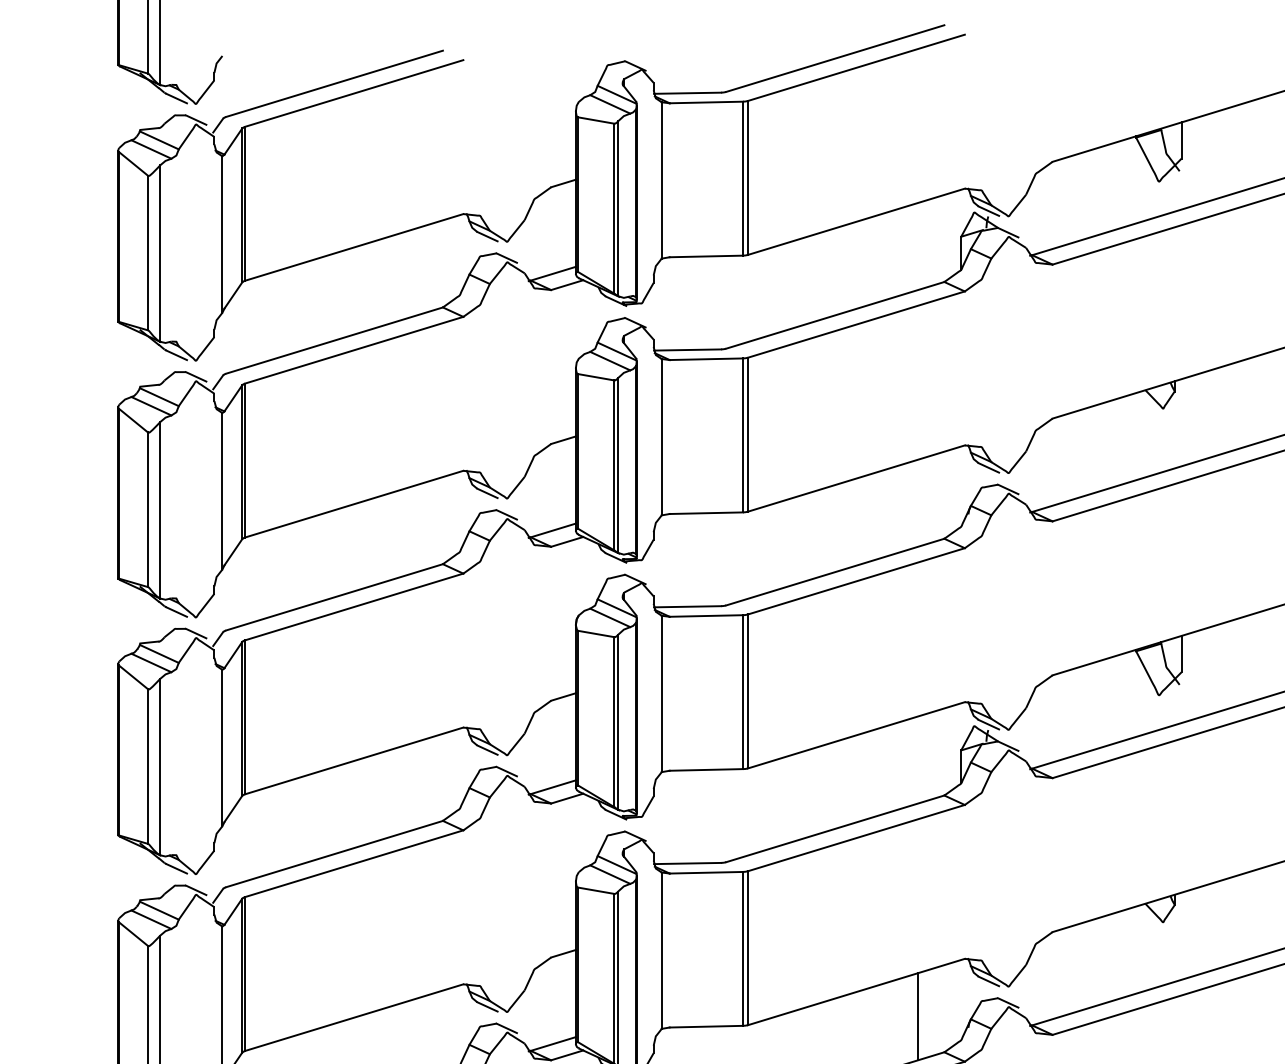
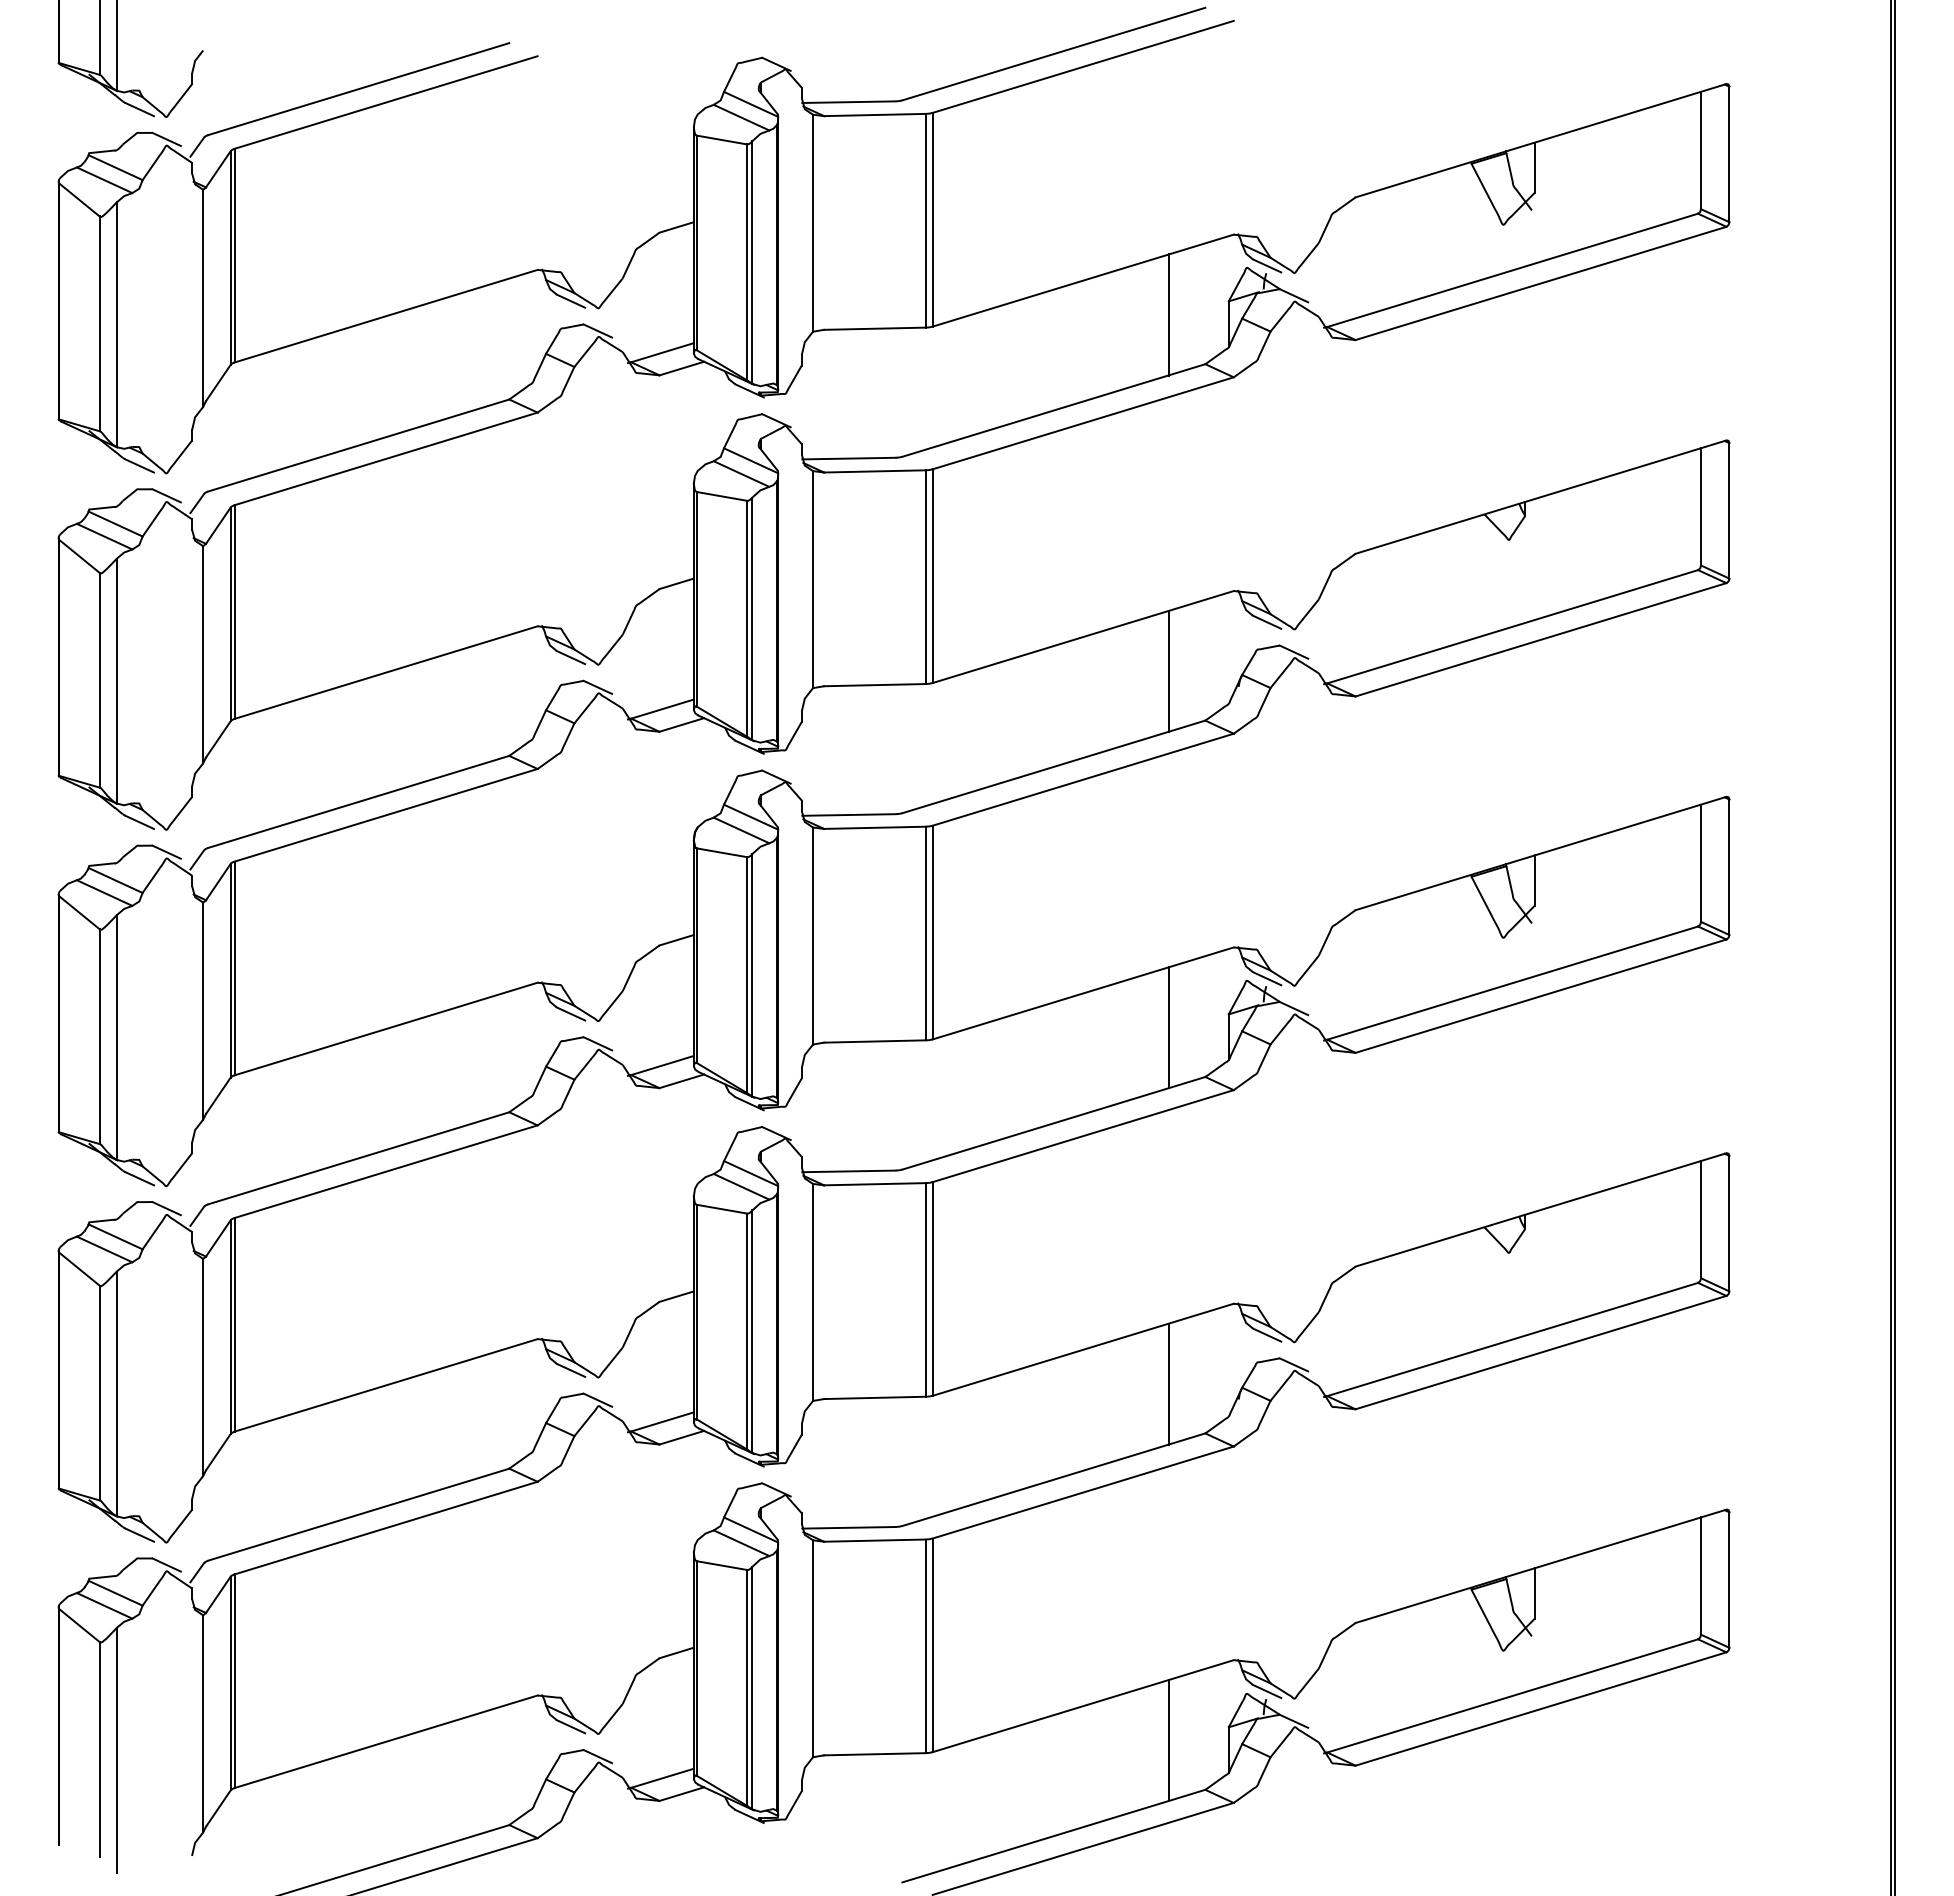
line: (918, 246) -> (1169, 314), added
line: (918, 503) -> (1169, 671), added
line: (918, 759) -> (1169, 1027), added

